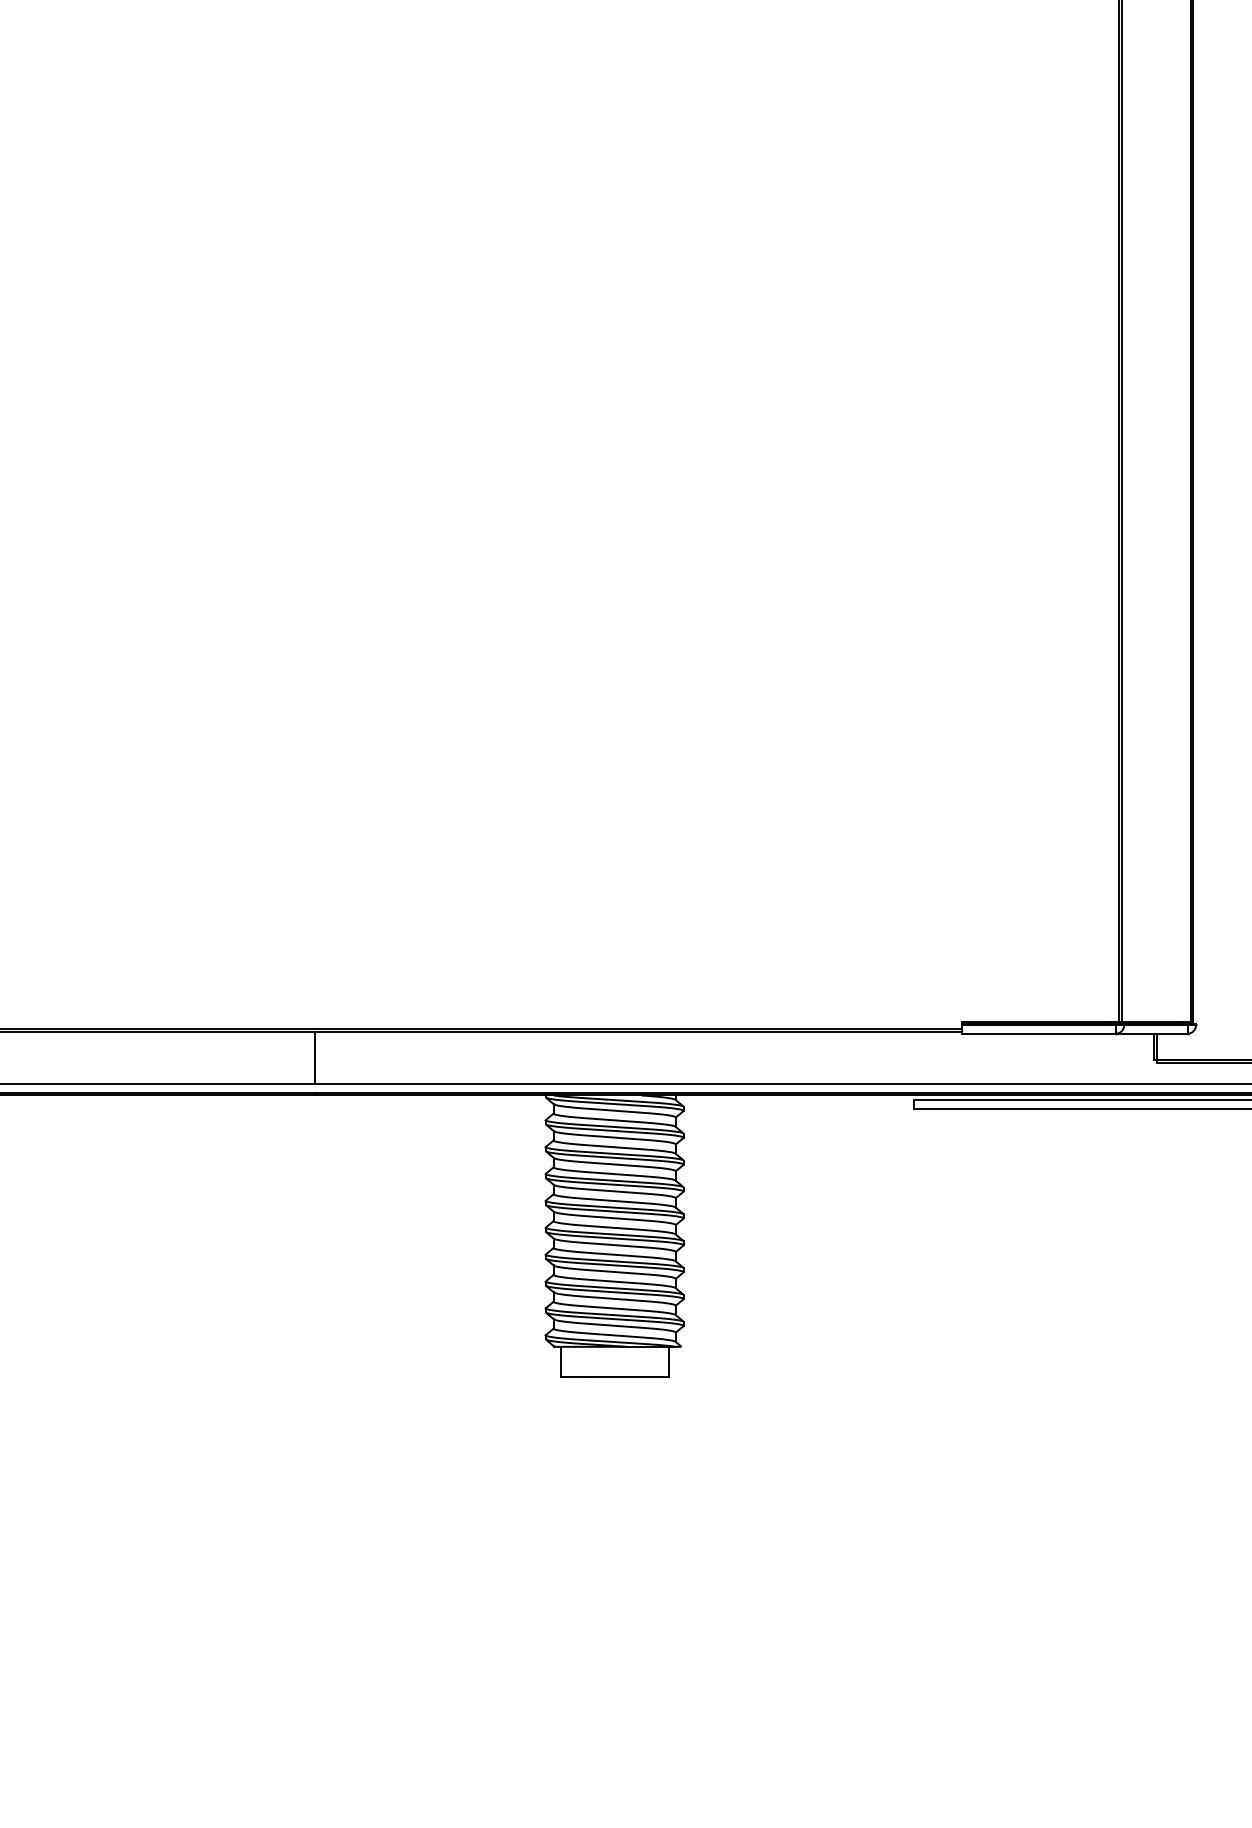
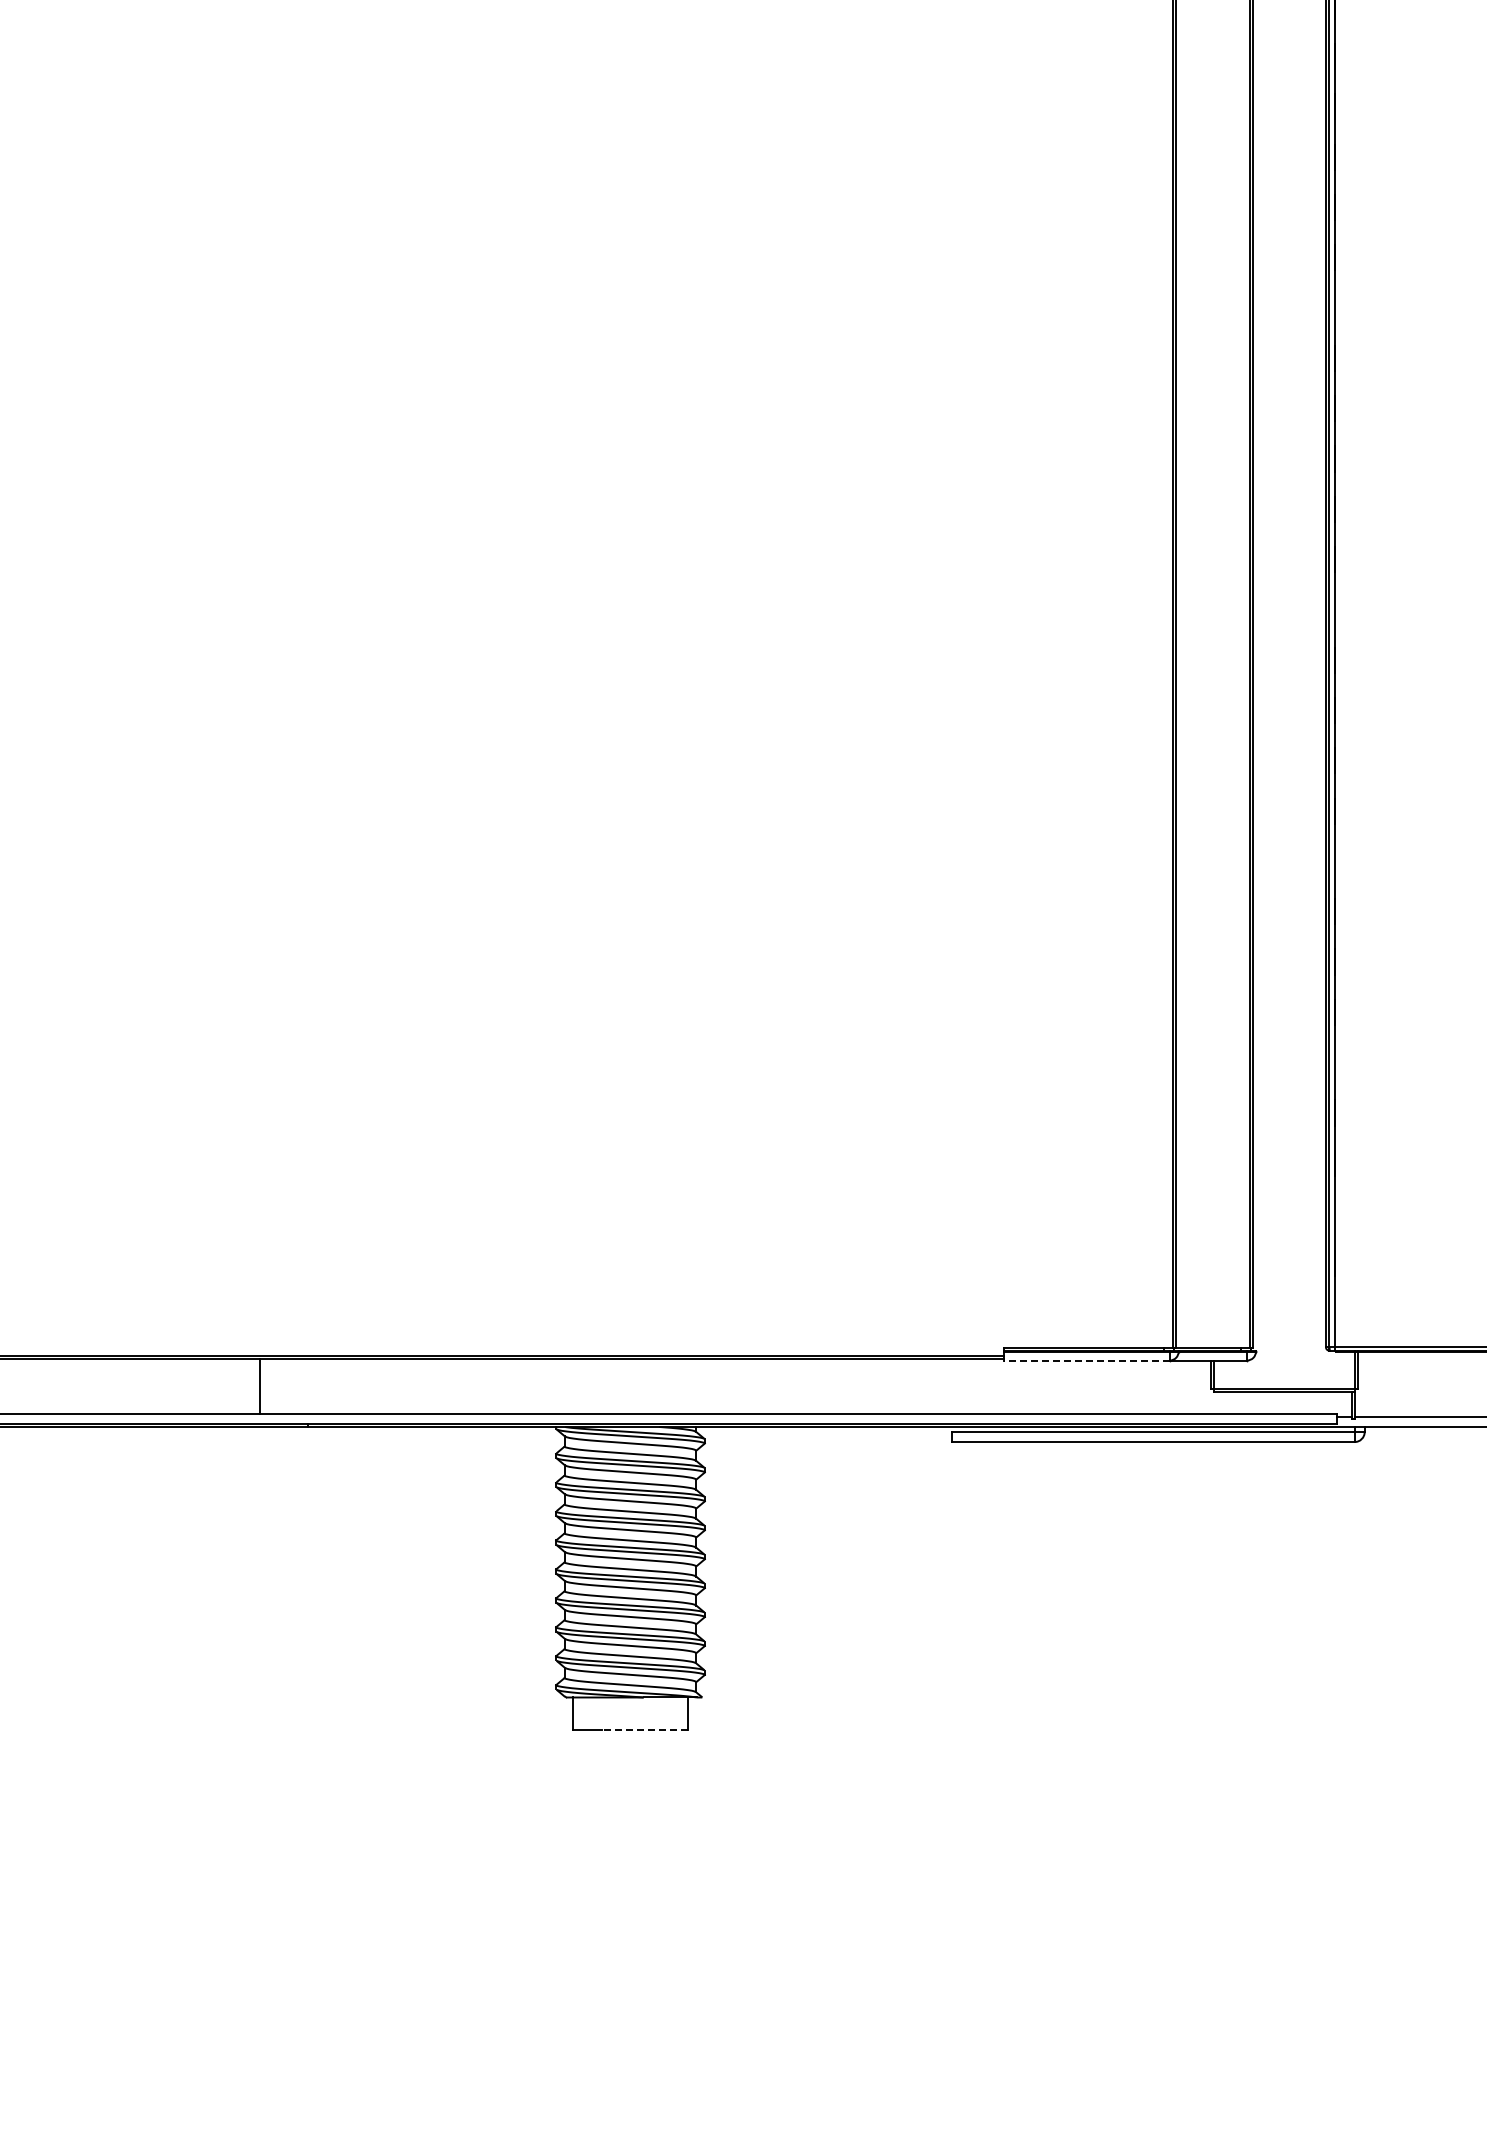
line: (1039, 1033) -> (1087, 1360), solid -> dashed
line: (315, 1057) -> (260, 1386), moved
line: (627, 1377) -> (644, 1730), solid -> dashed

